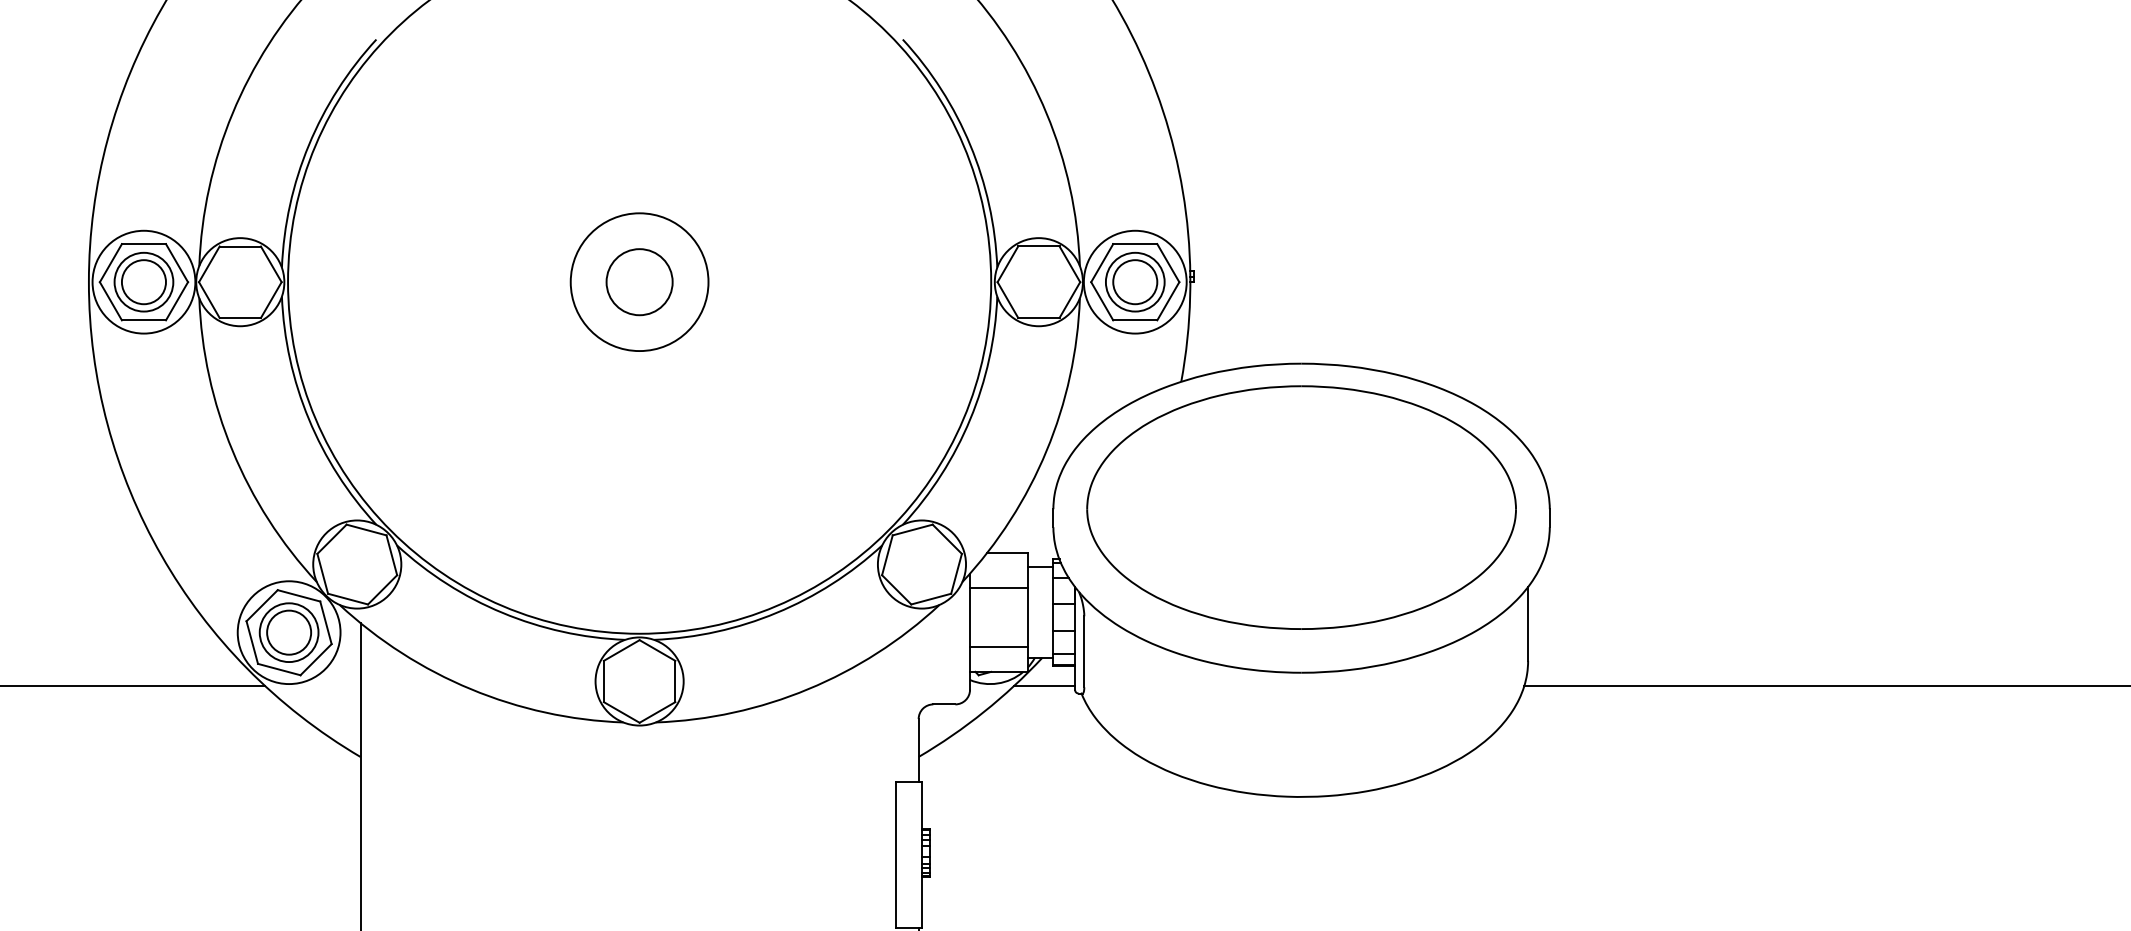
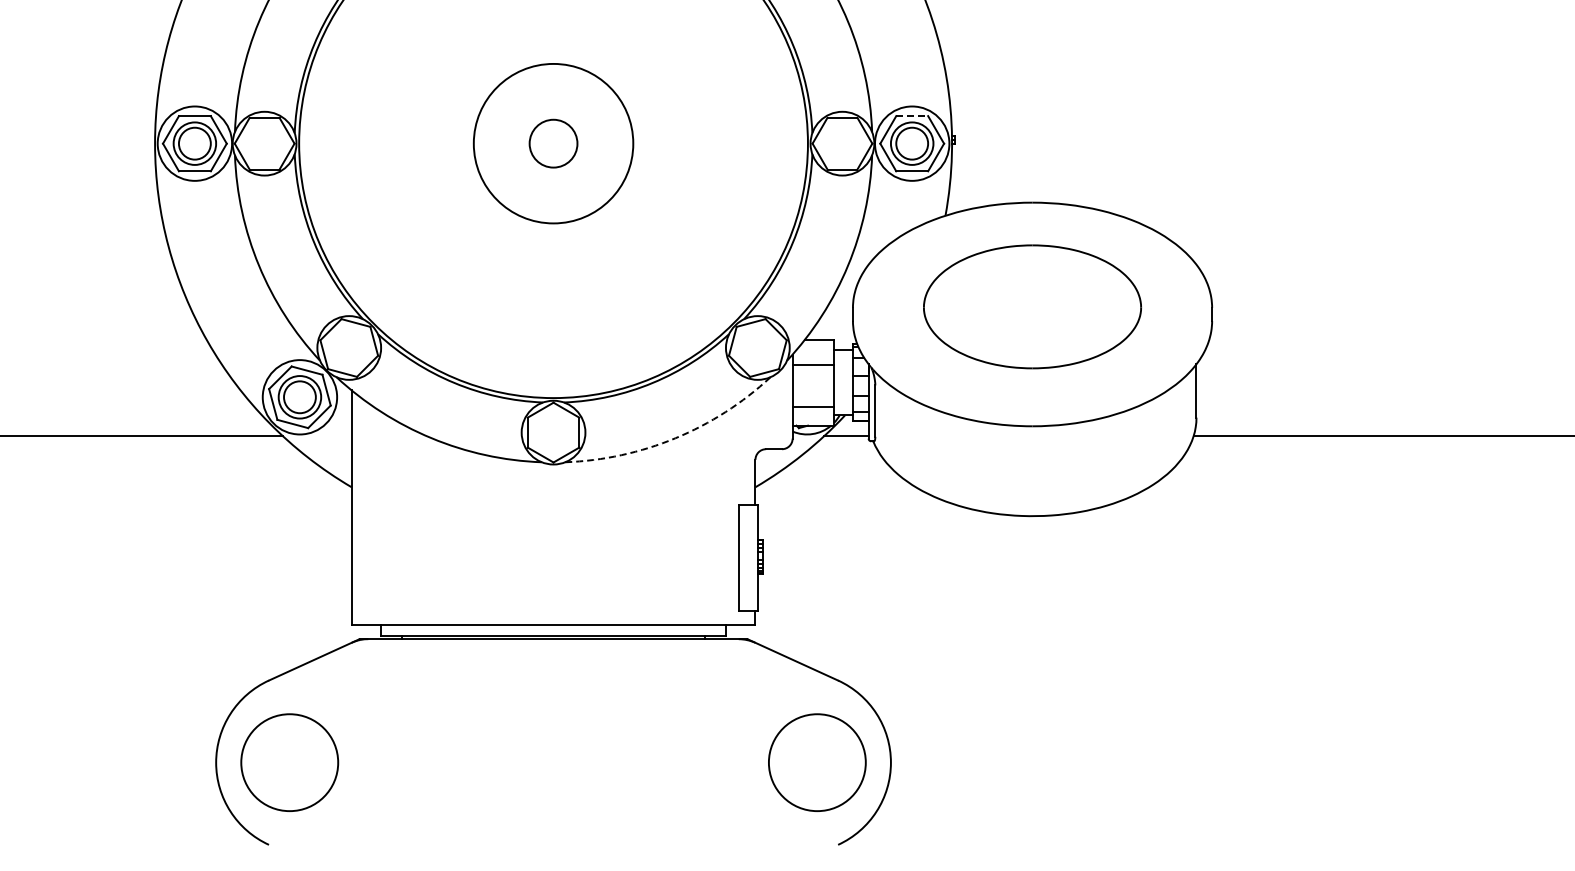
line: (1135, 244) -> (912, 116), solid -> dashed
circle: (639, 281) -> (553, 143), size x1.6
part: (1301, 507) -> (1032, 306), size x0.7
arc: (808, 689) -> (675, 438), solid -> dashed

